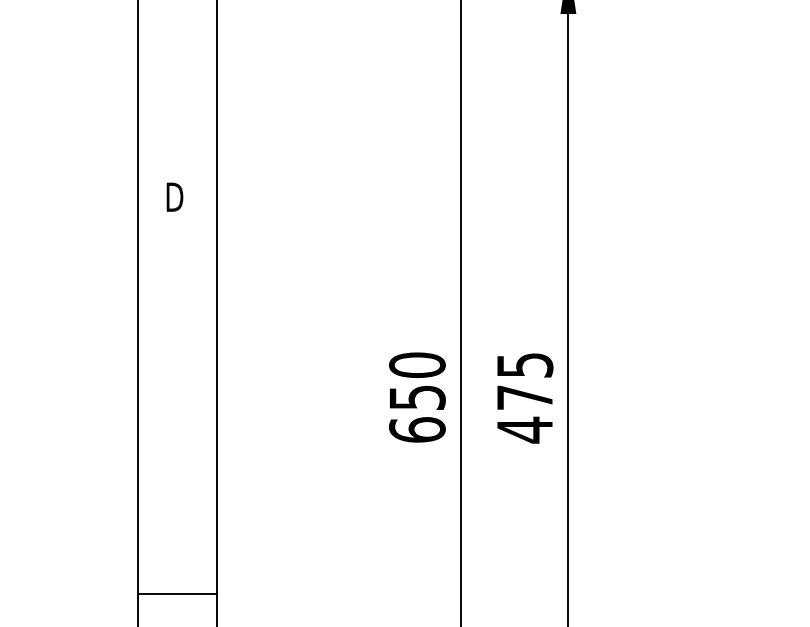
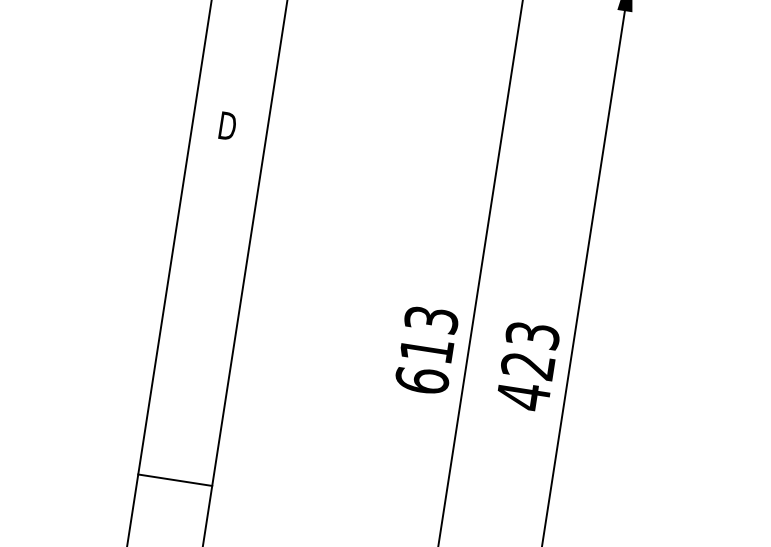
text: (417, 380) -> (429, 334), 650 -> 613
text: (524, 381) -> (530, 350), 475 -> 423
line: (176, 593) -> (174, 479), moved

